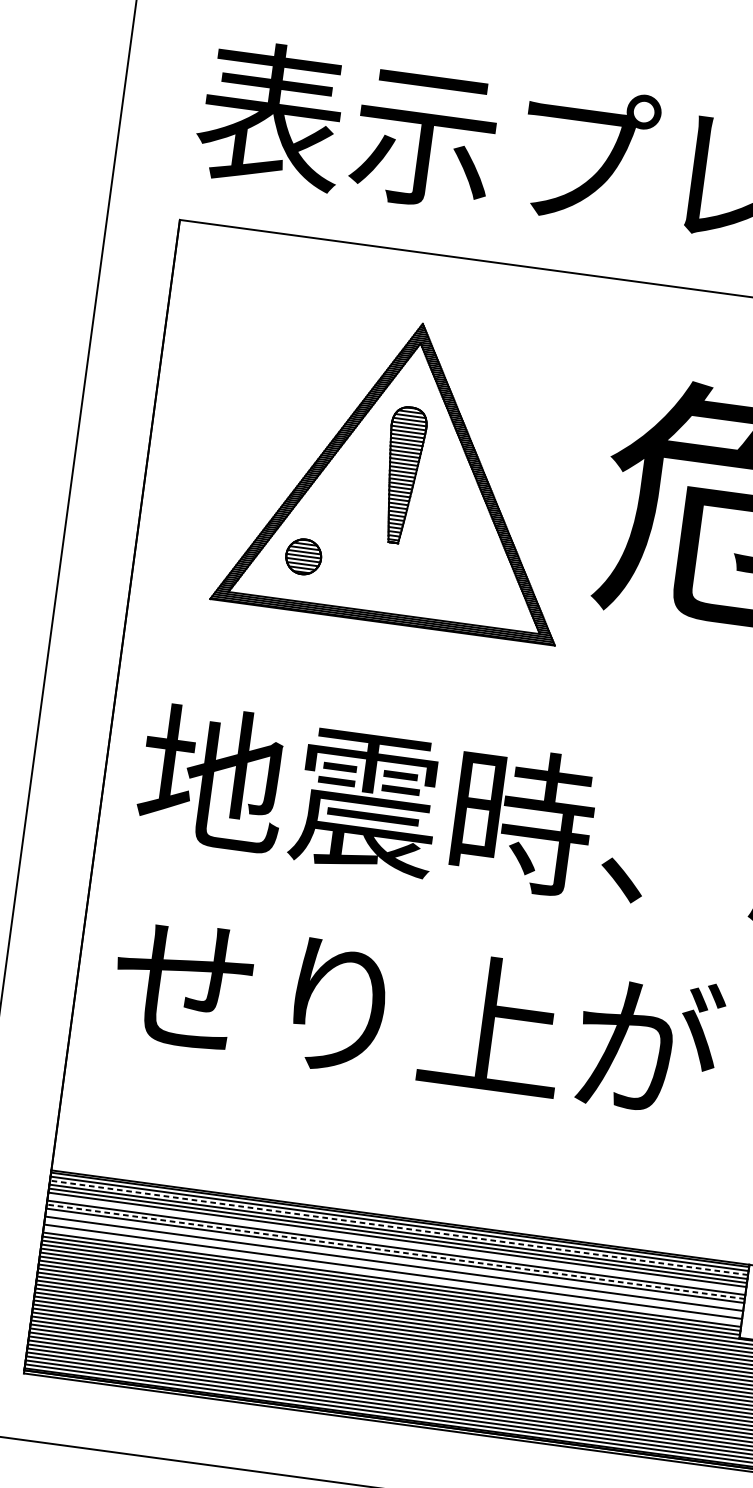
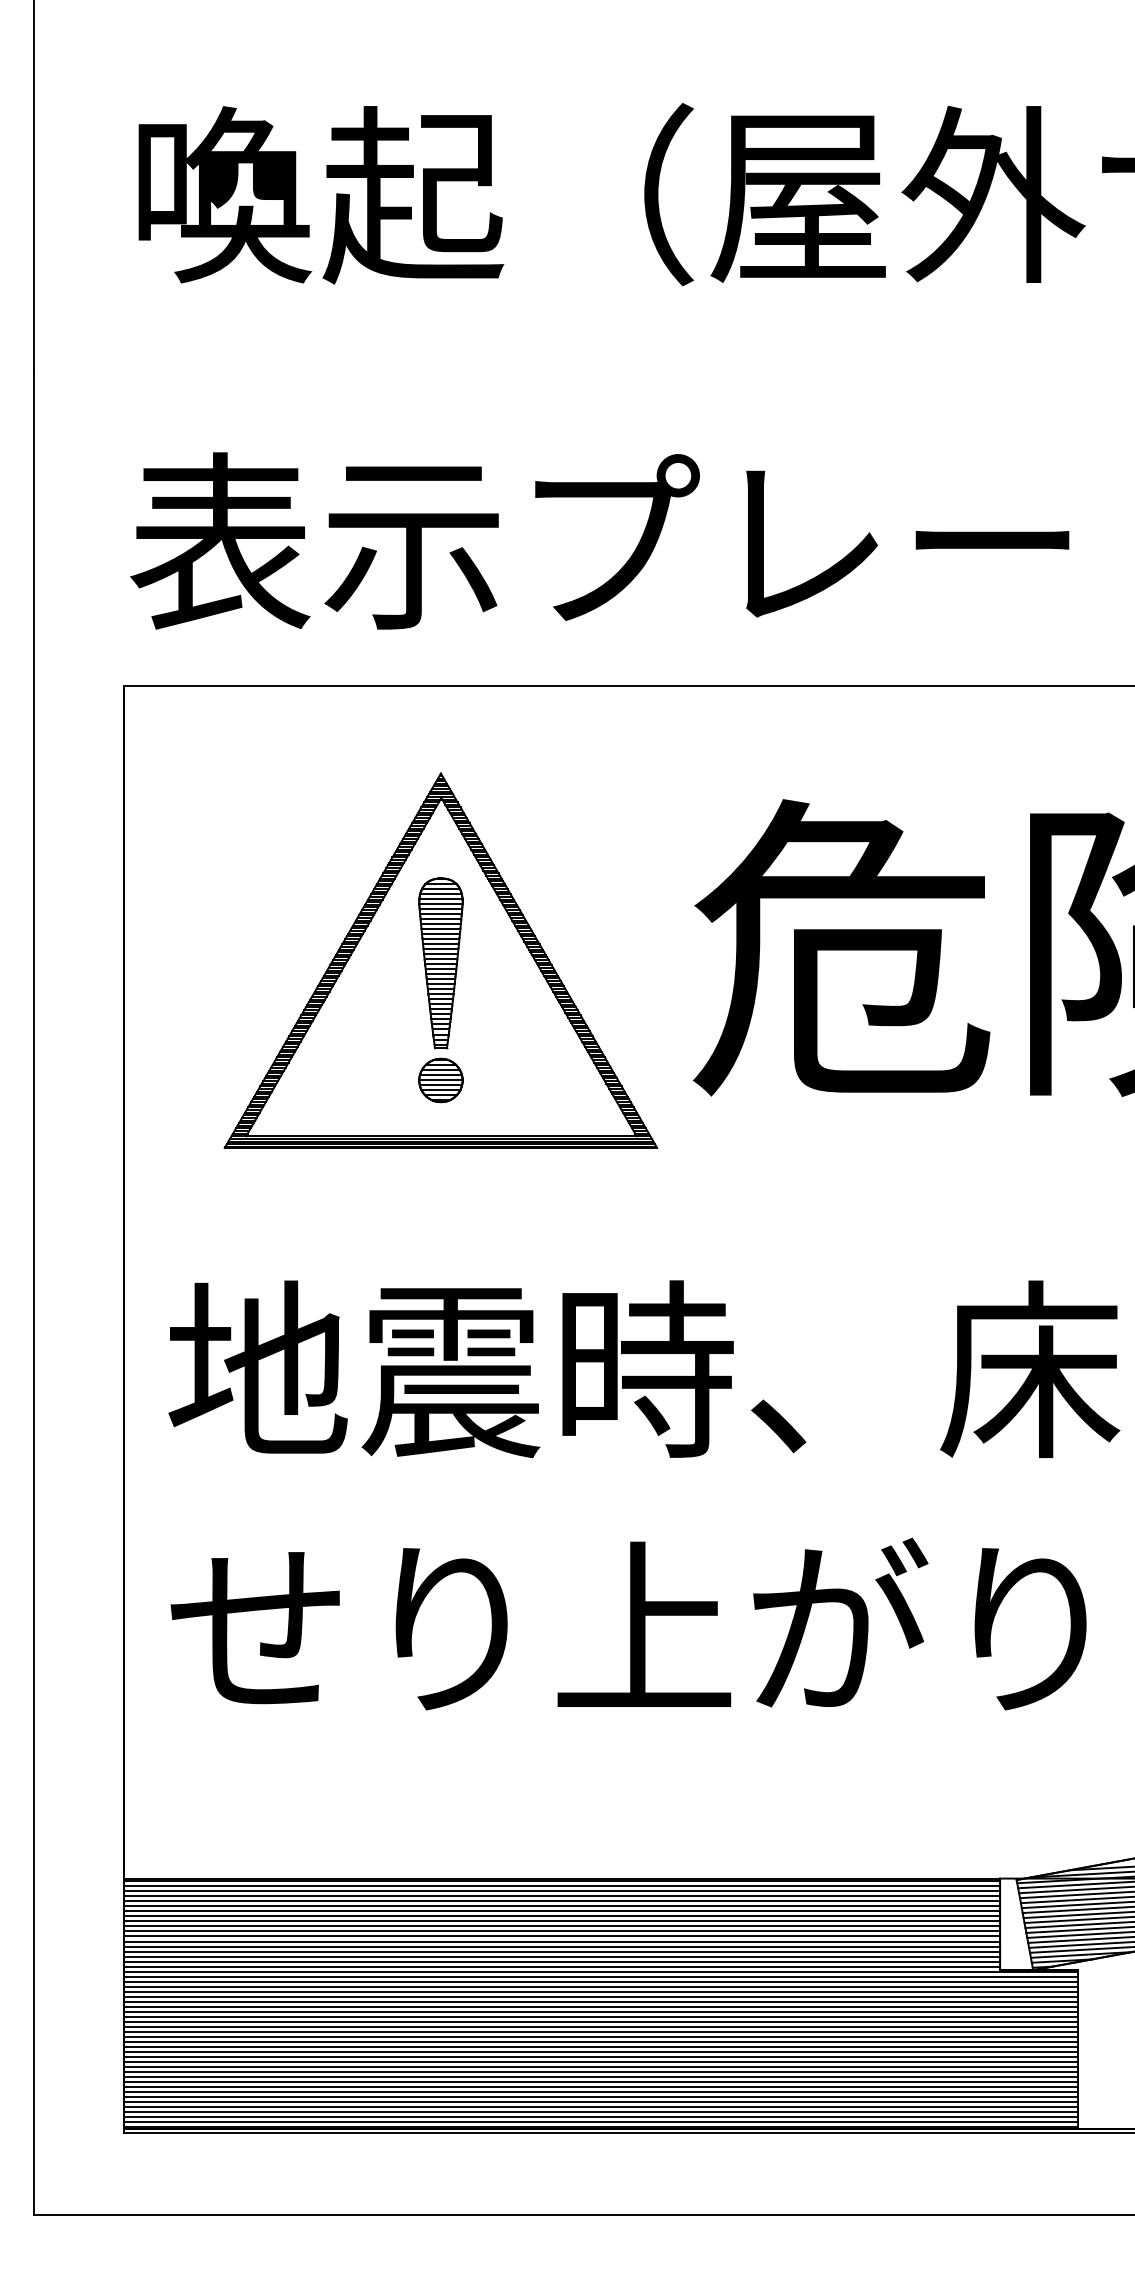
part: (303, 556) -> (440, 1080), moved
line: (399, 1227) -> (562, 1891), dashed -> solid
line: (397, 1243) -> (562, 1911), added
line: (396, 1251) -> (562, 1921), dashed -> solid
line: (394, 1259) -> (562, 1931), added
line: (393, 1267) -> (562, 1941), added
line: (392, 1275) -> (562, 1951), added

